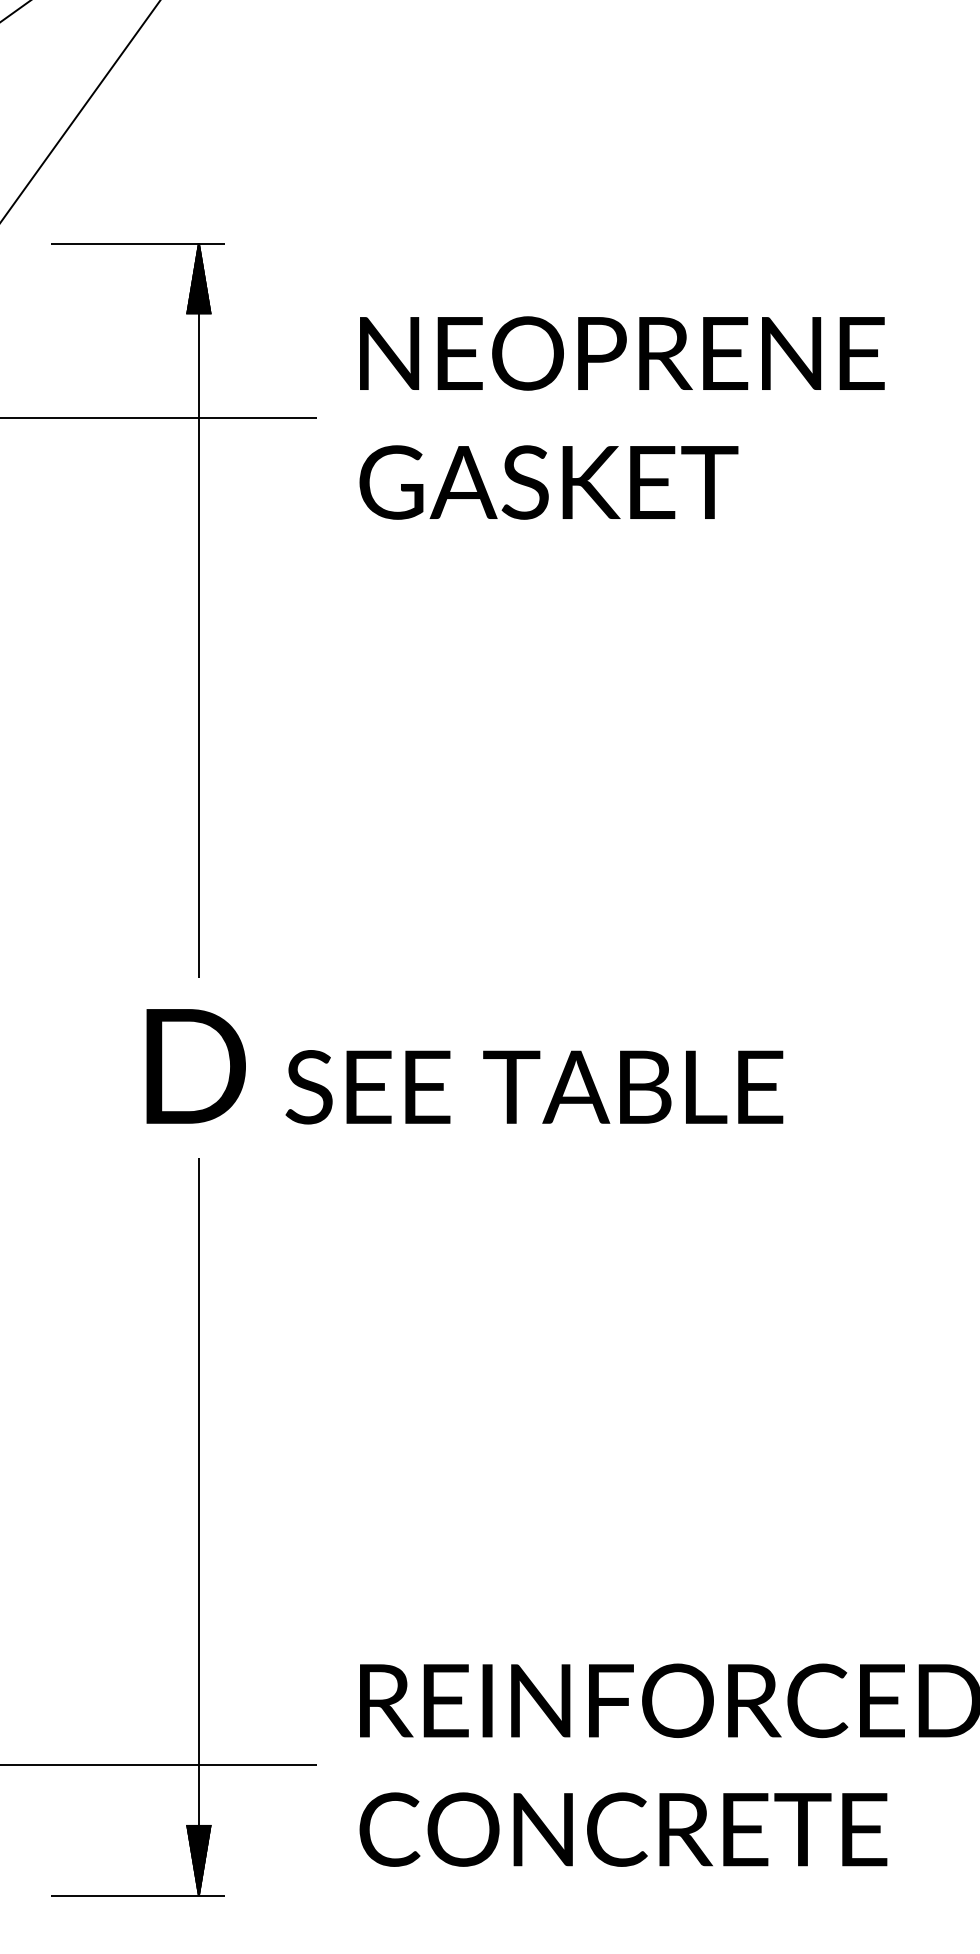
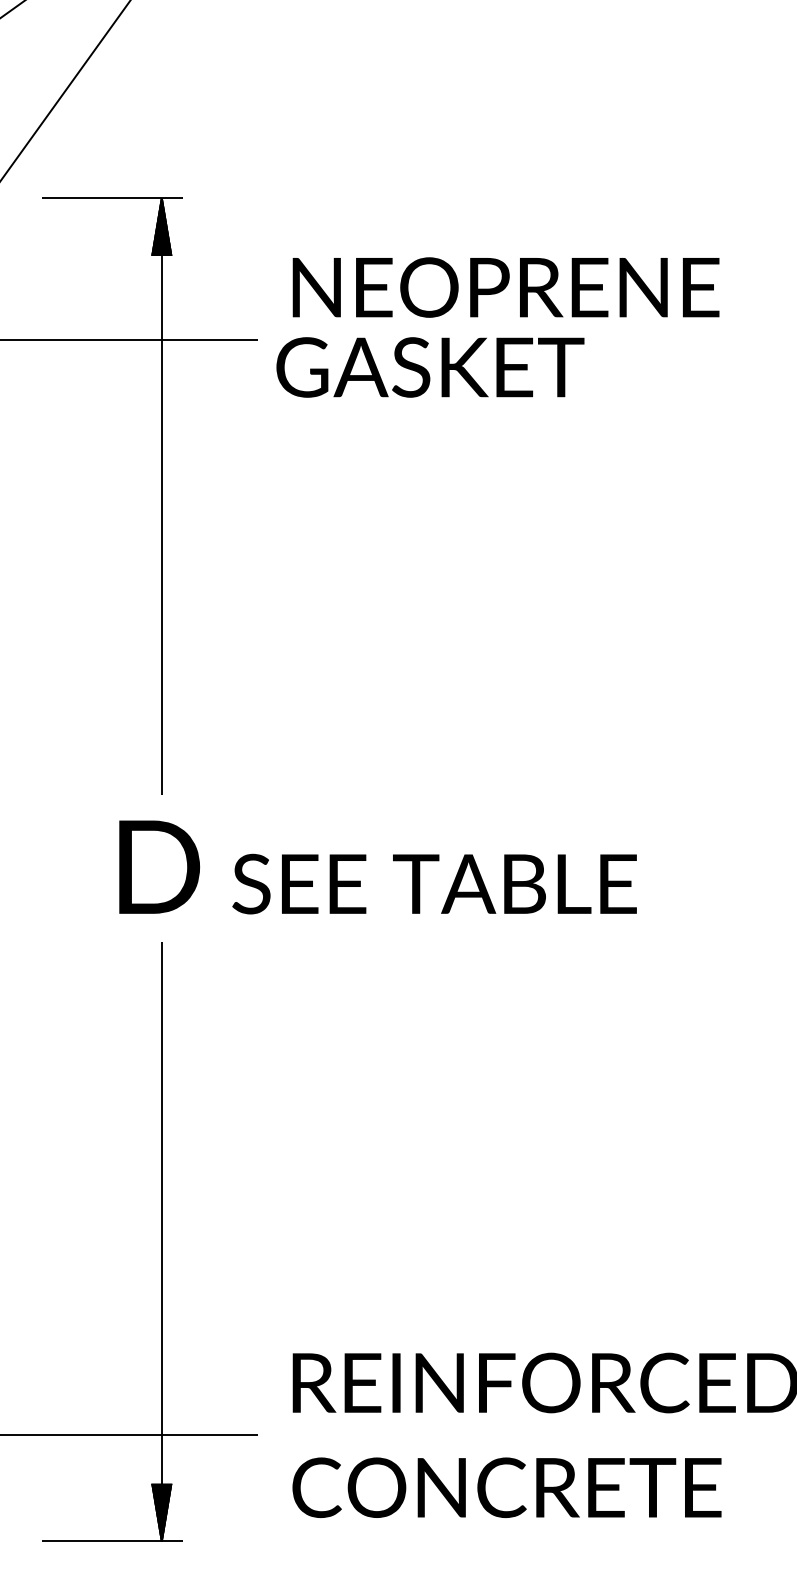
text: (549, 482) -> (430, 367), moved

